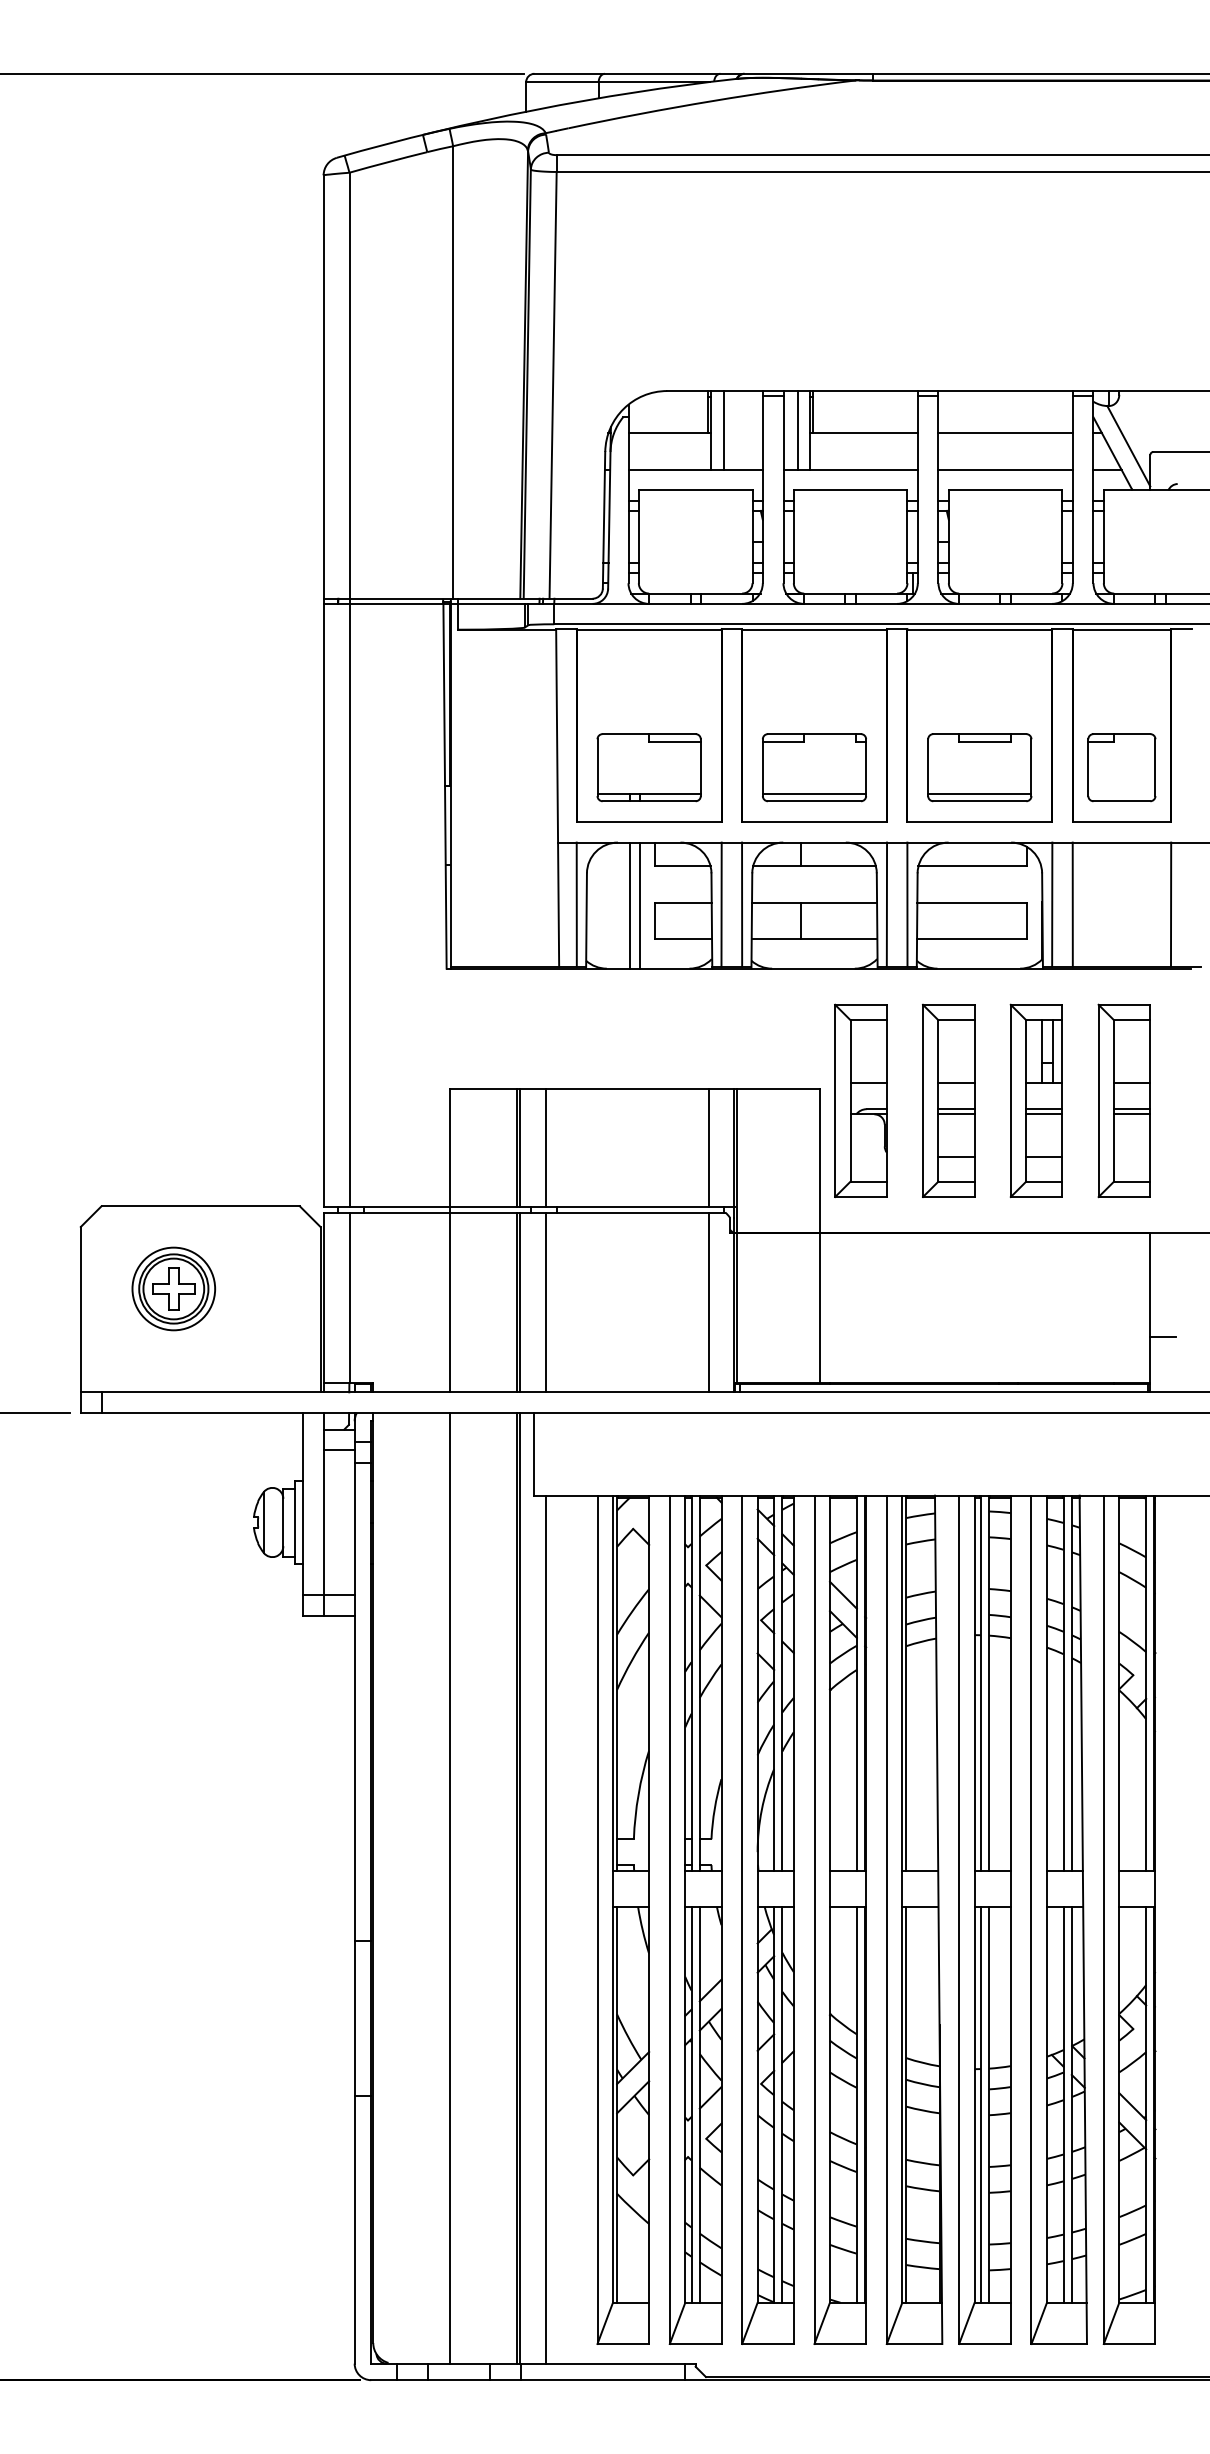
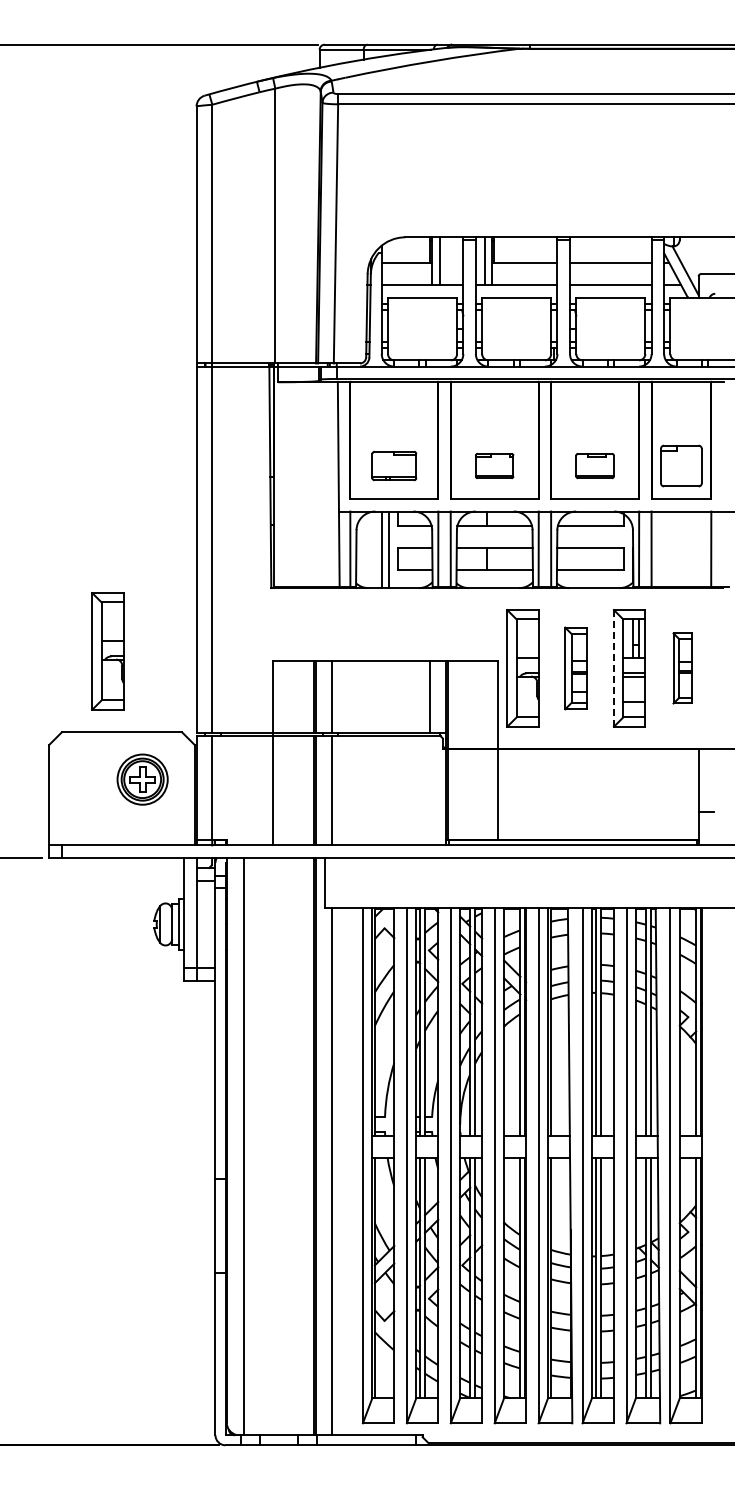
part: (649, 766) -> (394, 465), size x0.7
part: (814, 766) -> (494, 465), size x0.6
part: (978, 766) -> (594, 465), size x0.6
part: (176, 1073) -> (107, 651), added
line: (1010, 1099) -> (613, 667), solid -> dashed
part: (947, 1101) -> (575, 668), size x0.7
part: (1123, 1101) -> (682, 668), size x0.6
part: (173, 1288) -> (142, 779), moved
line: (708, 1301) -> (430, 790), removed
line: (450, 1888) -> (244, 1146), moved

